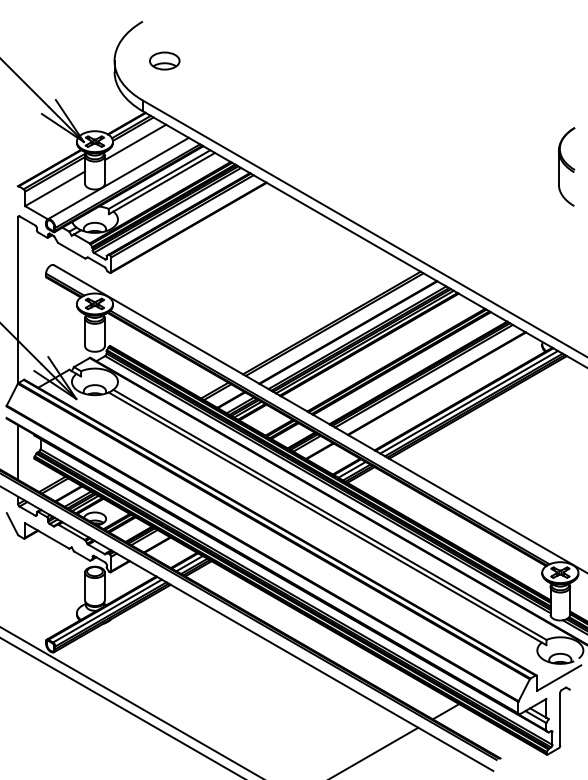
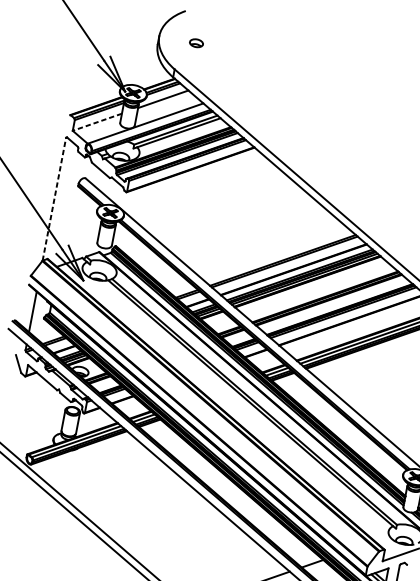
part: (164, 60) -> (196, 42), size x0.6
line: (55, 188) -> (97, 122), solid -> dashed
line: (18, 299) -> (54, 198), solid -> dashed

